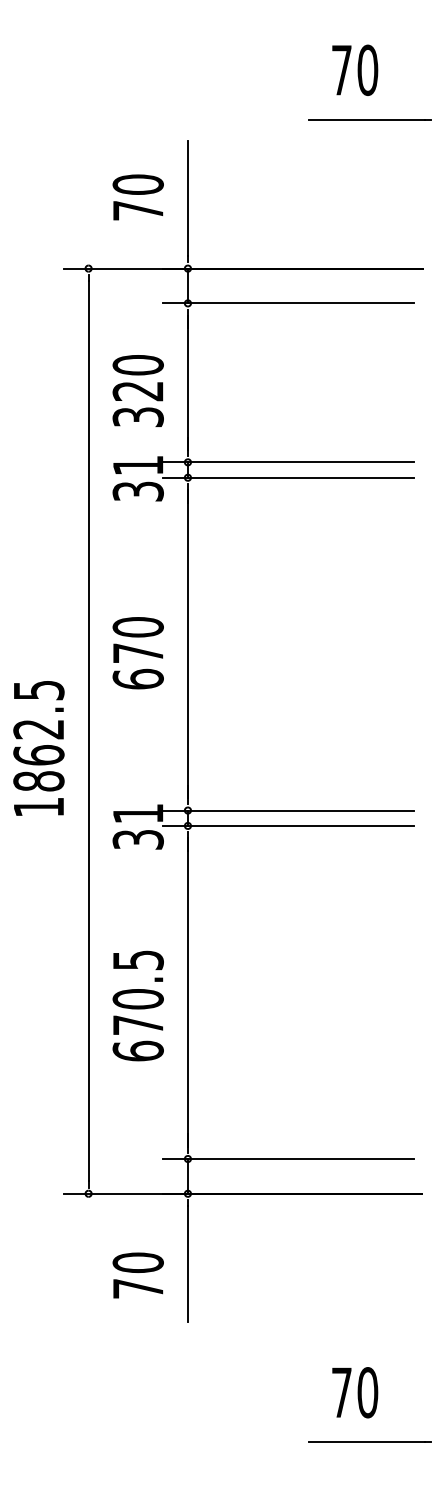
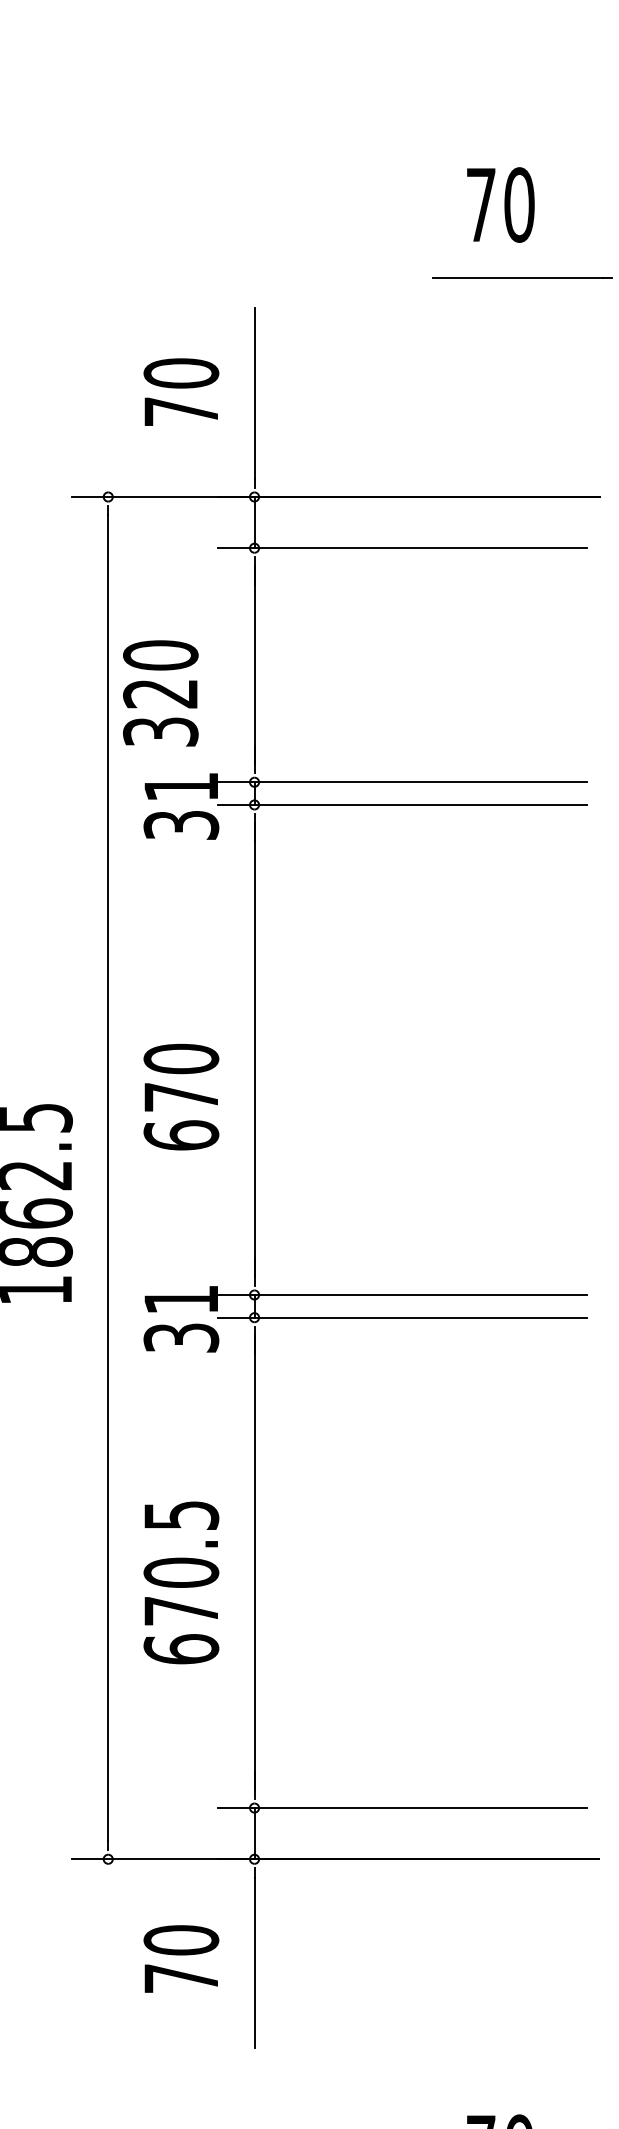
text: (137, 390) -> (159, 692), moved
text: (137, 653) -> (180, 1097), moved
text: (137, 1275) -> (180, 1959), moved

